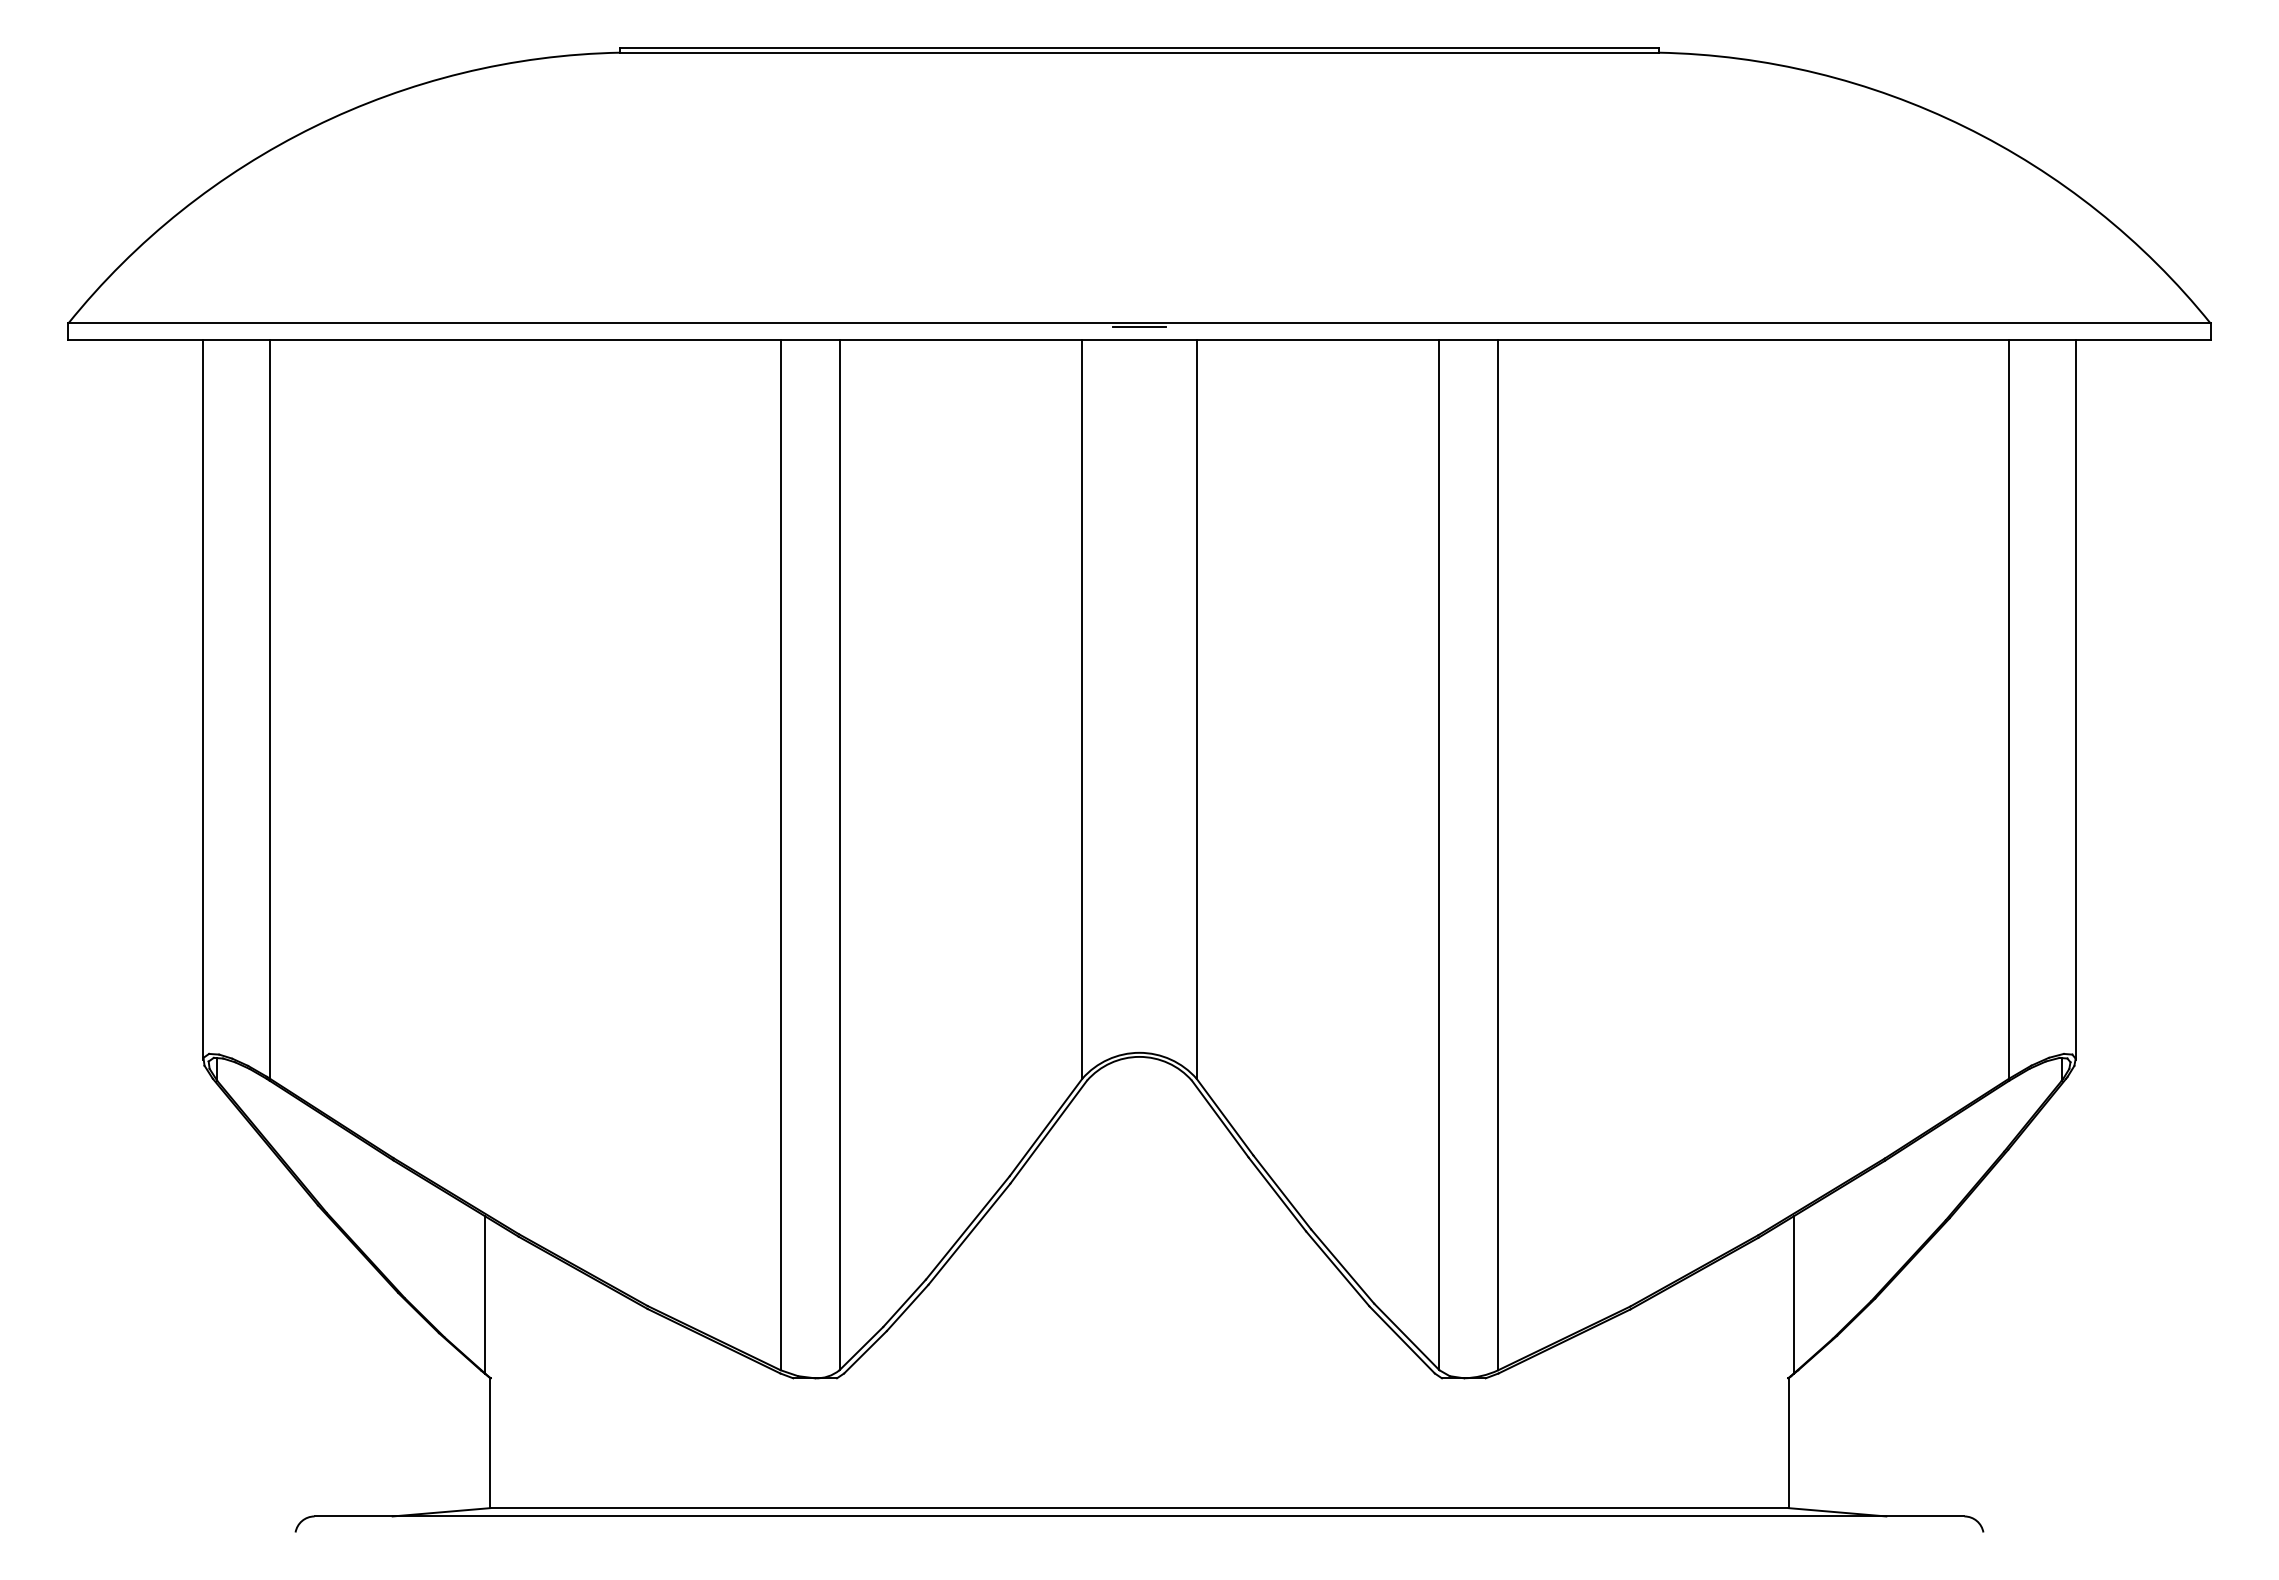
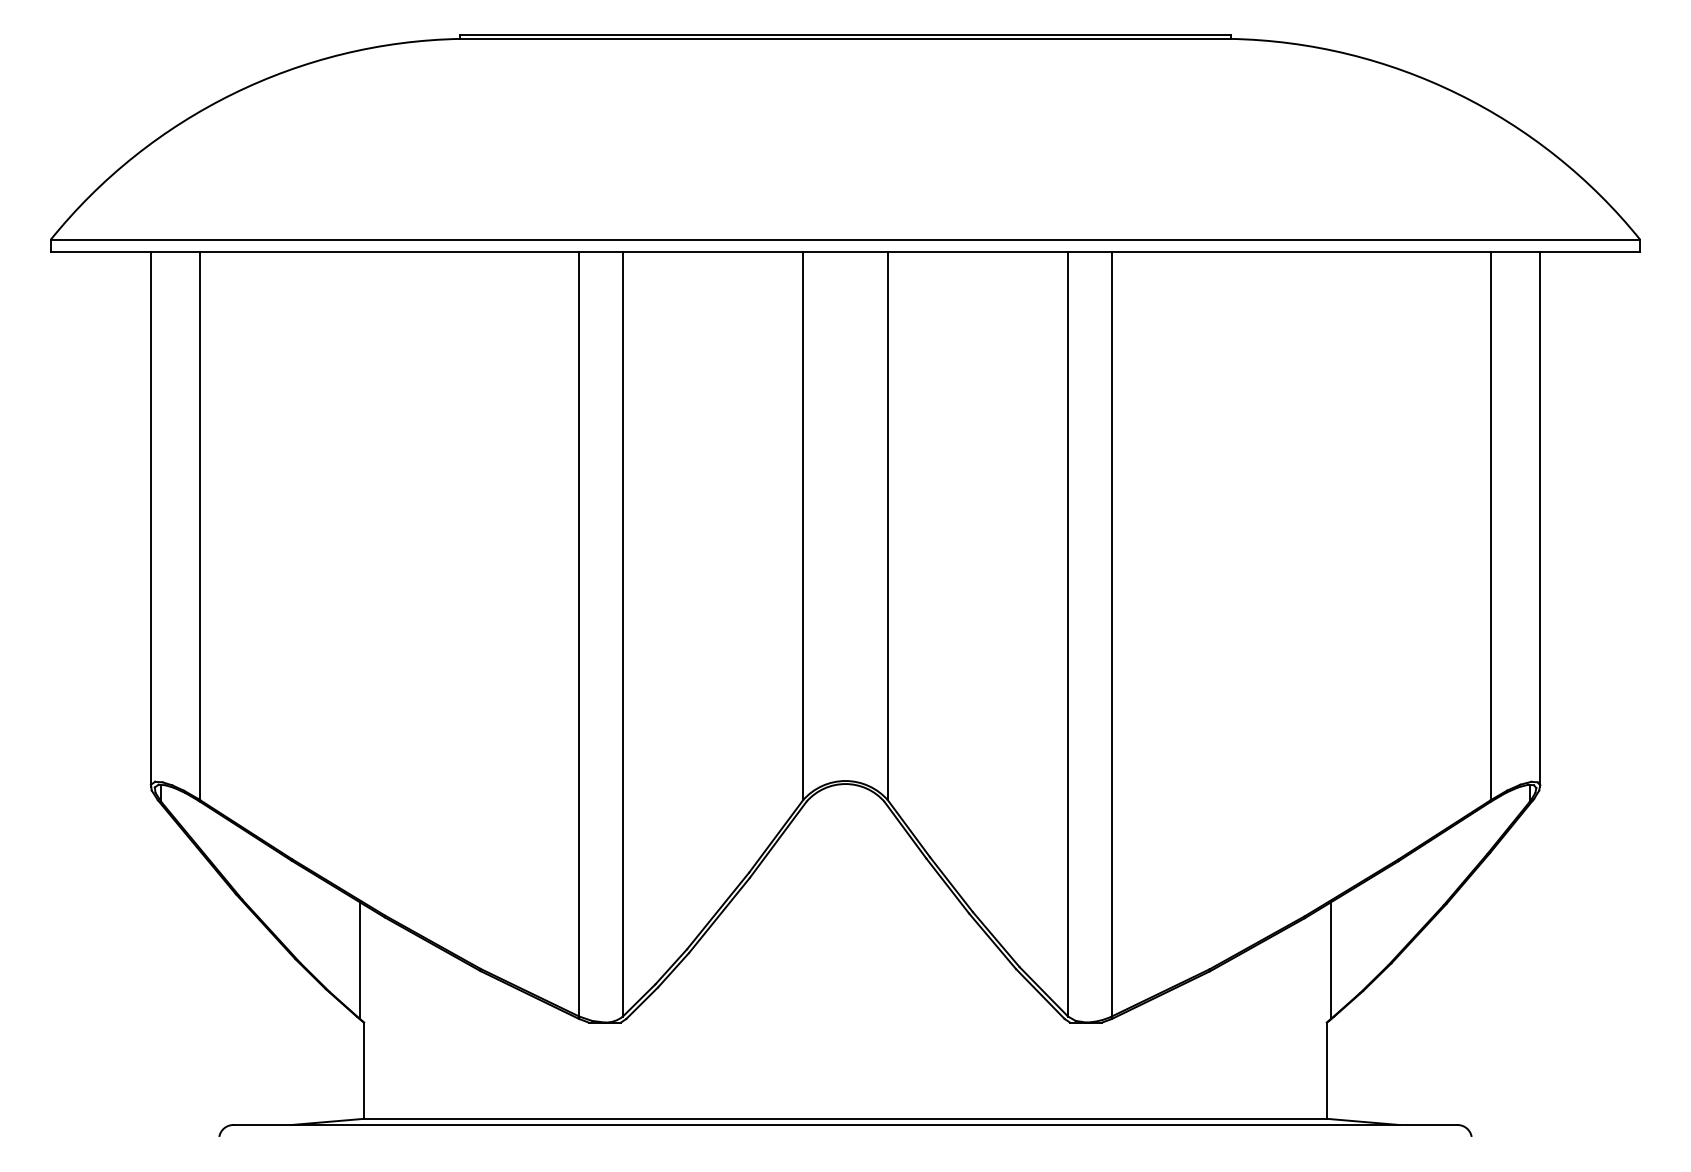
line: (1139, 326) -> (845, 242), removed

